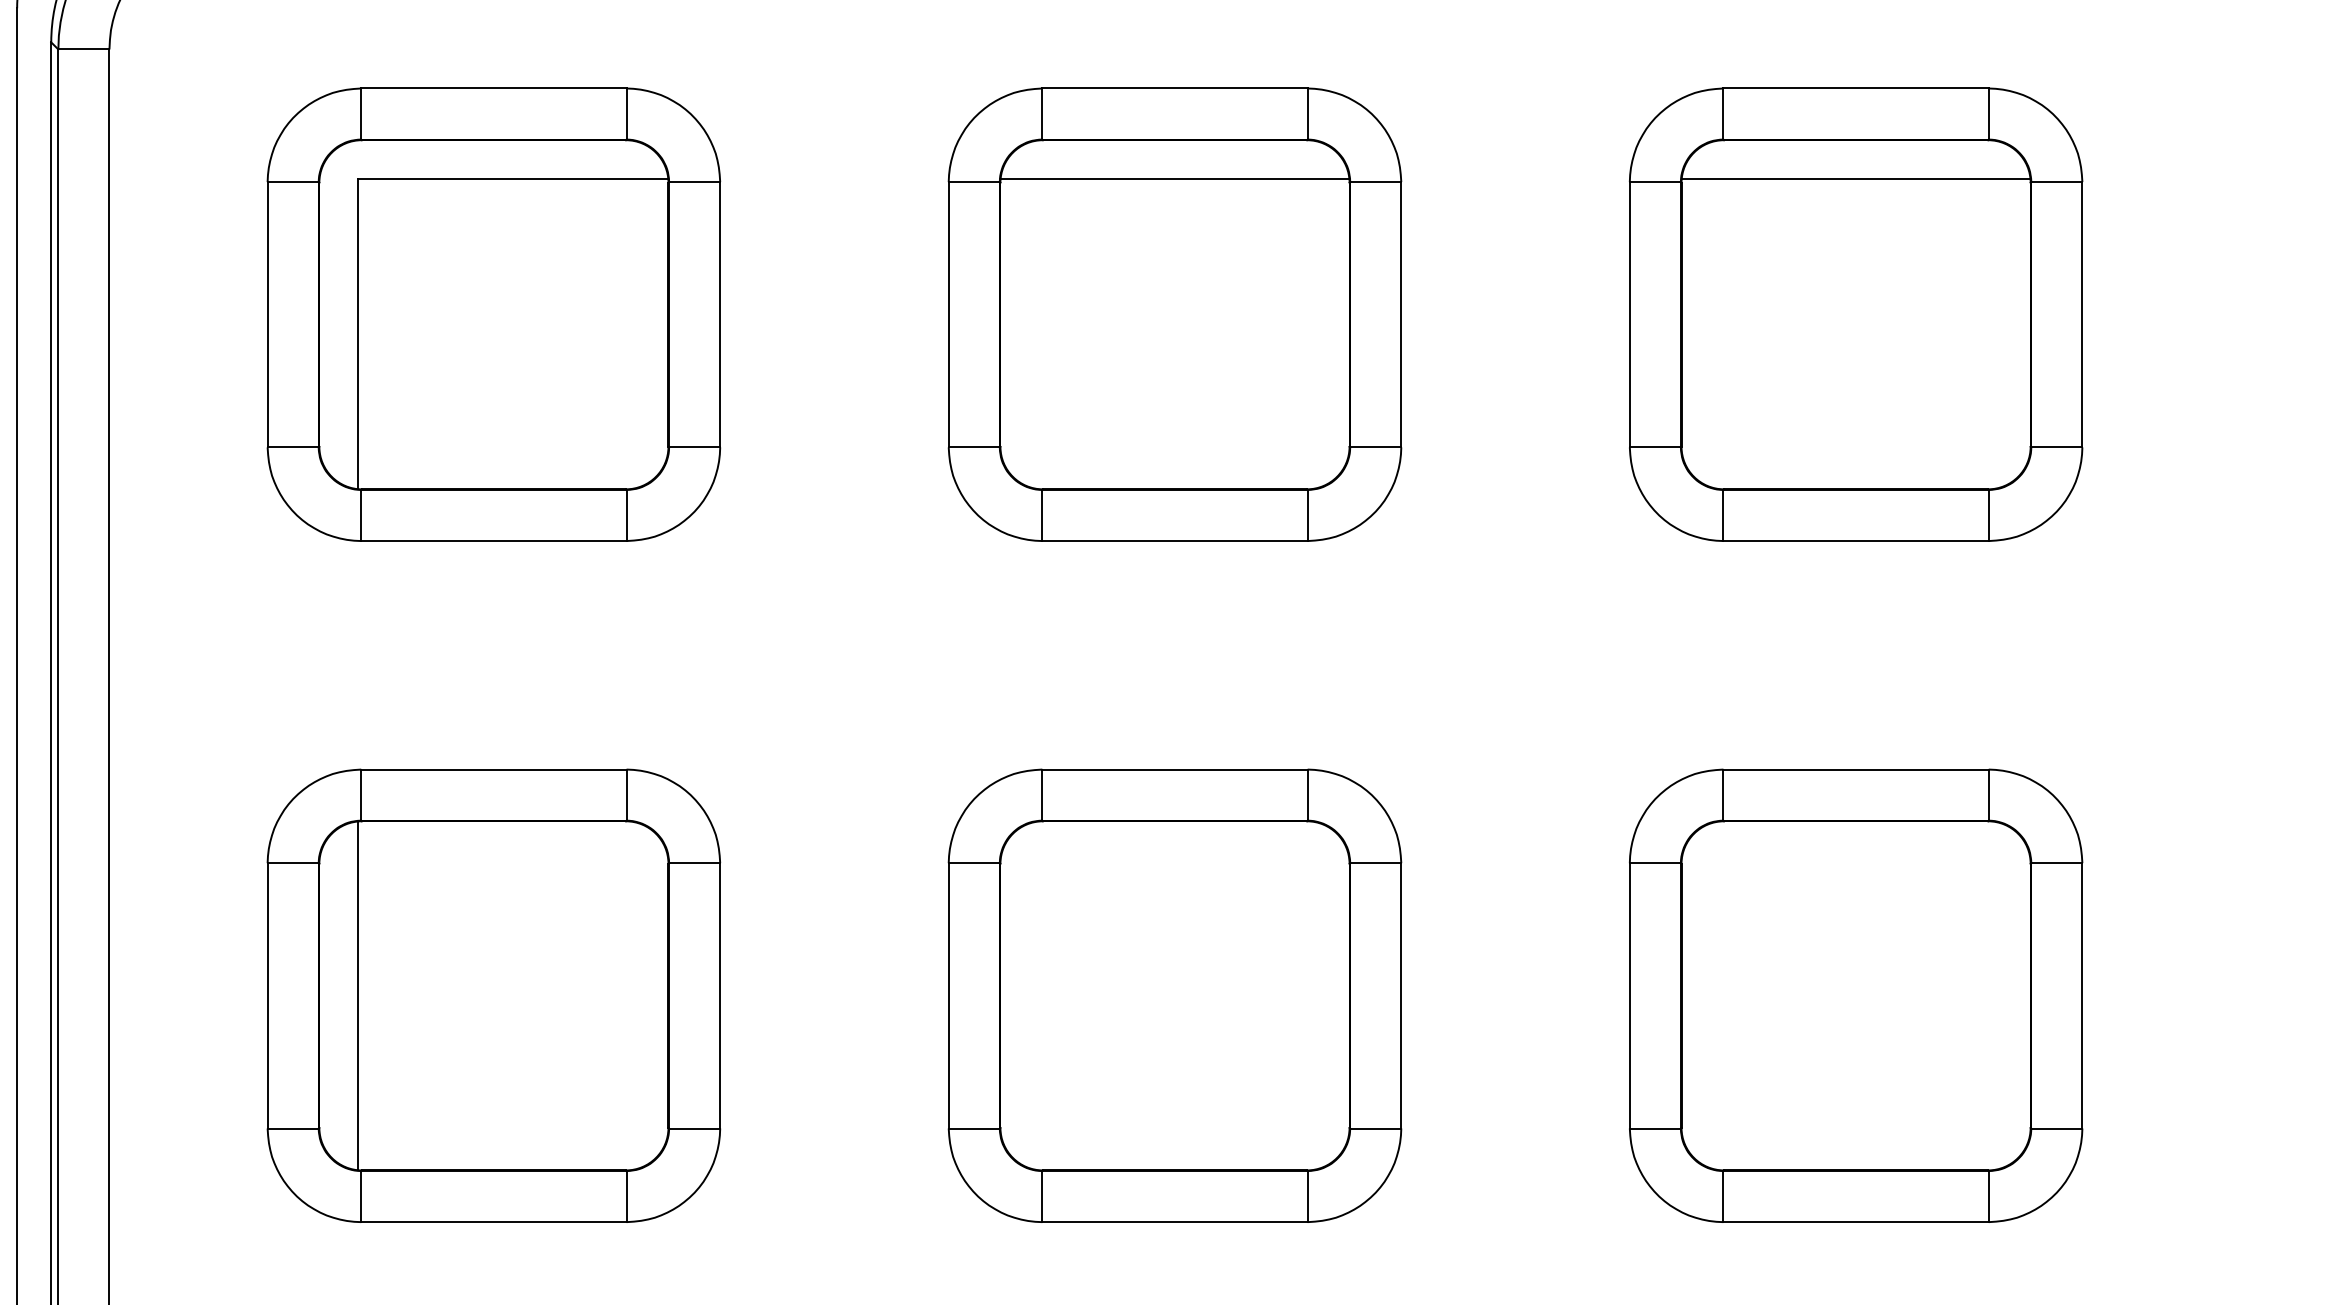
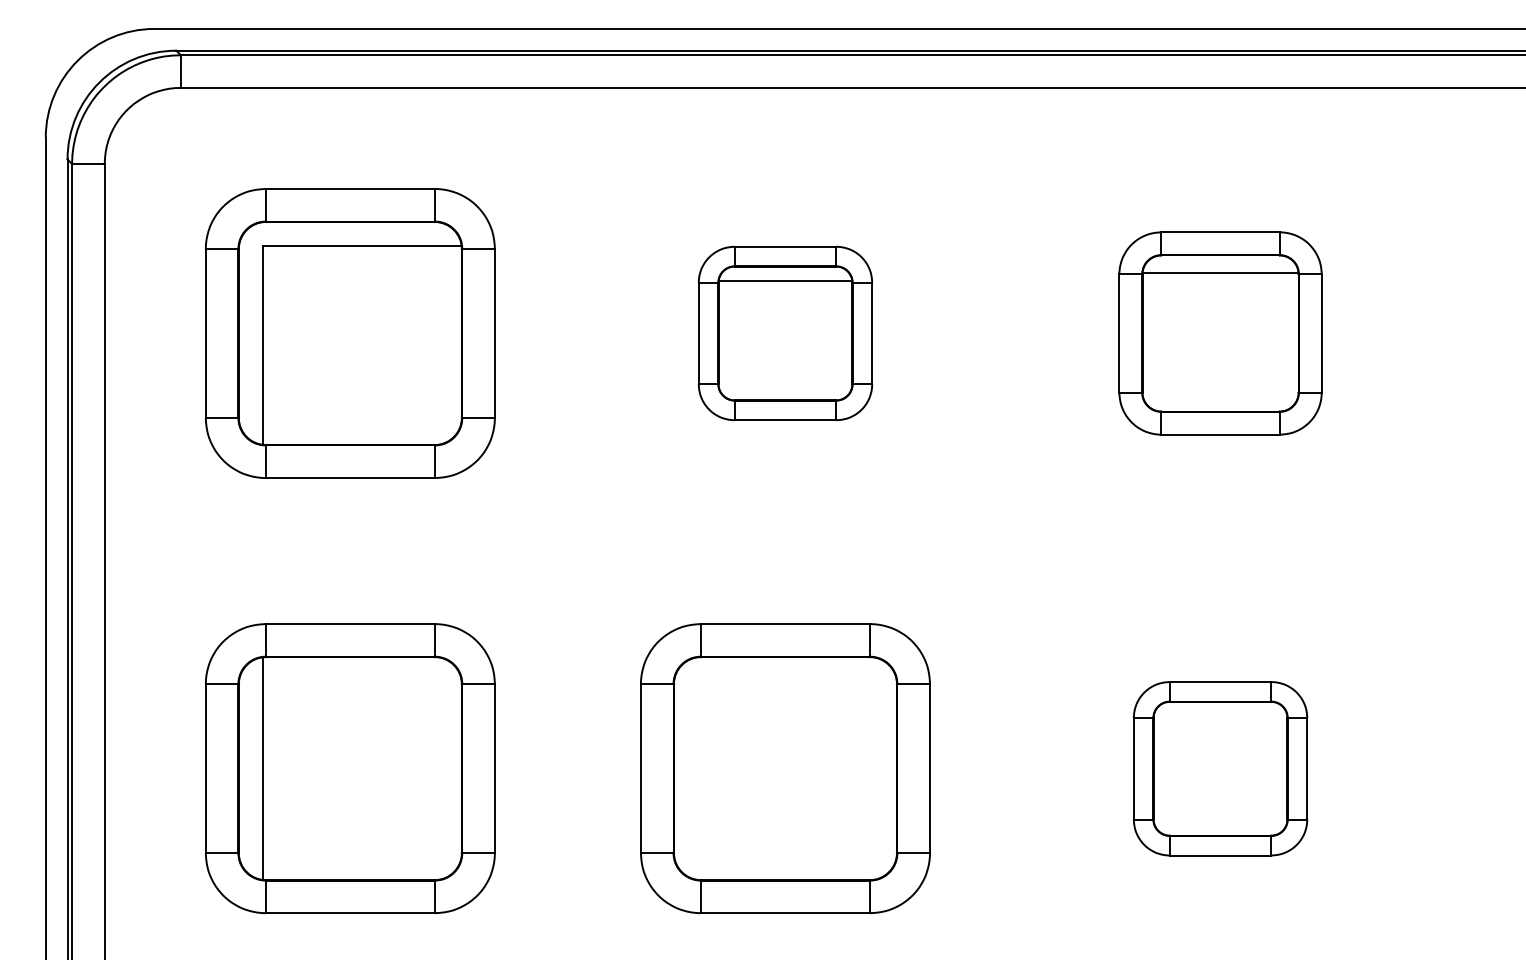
part: (1175, 314) -> (785, 333), size x0.6
part: (1855, 314) -> (1220, 333), size x0.7
part: (1855, 995) -> (1220, 768), size x0.6

